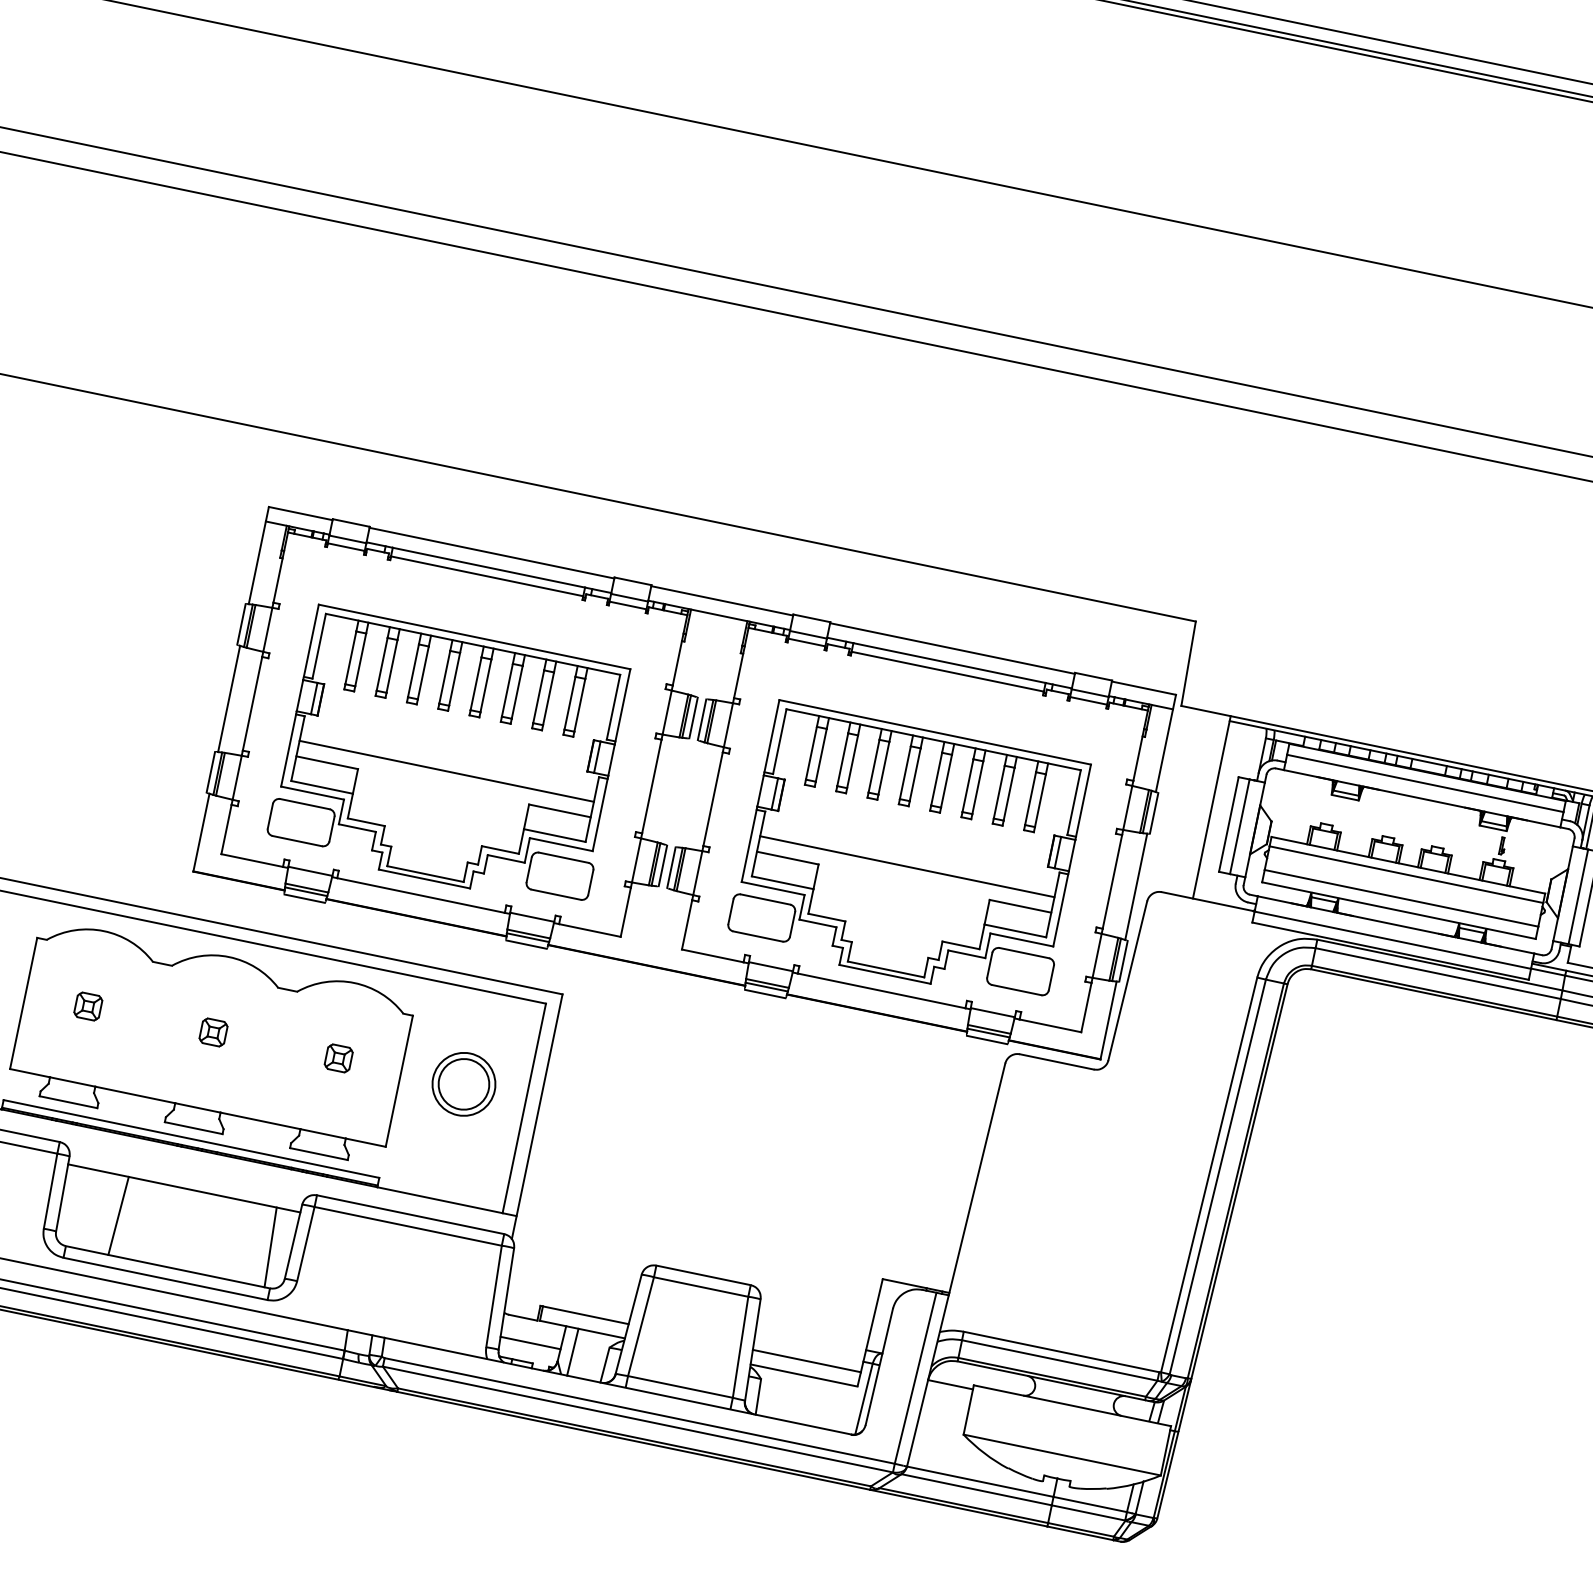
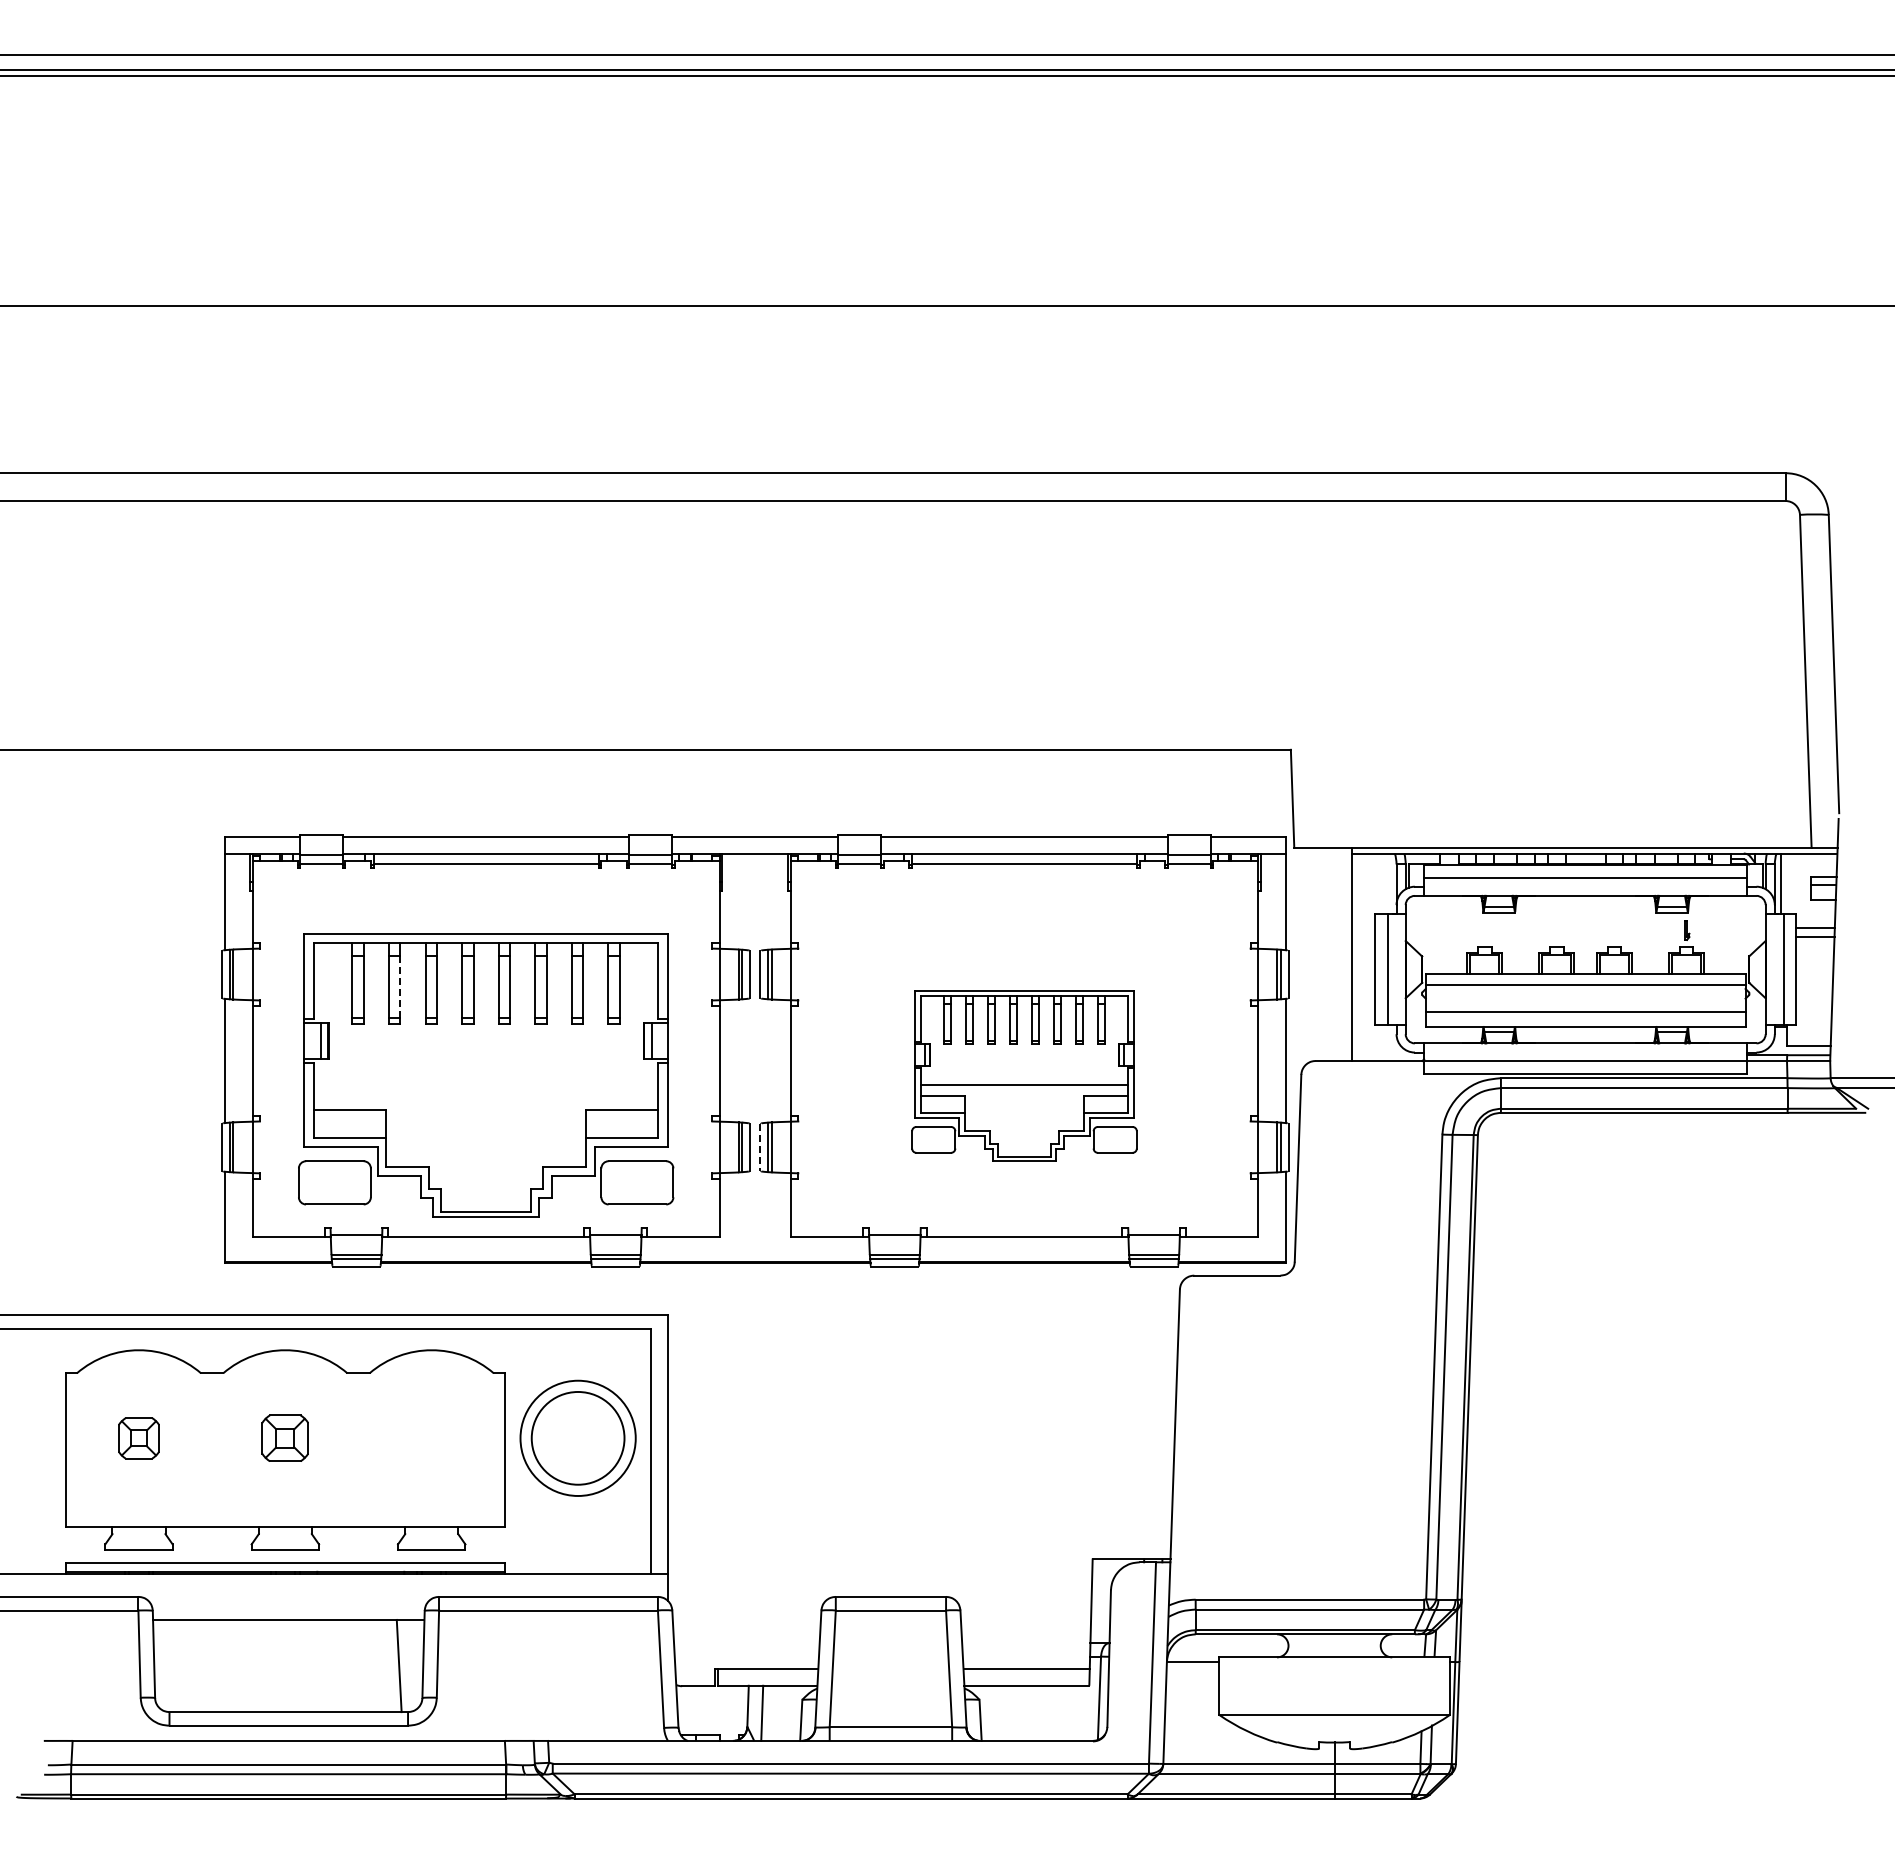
line: (392, 666) -> (400, 986), solid -> dashed
line: (447, 771) -> (486, 1091), removed
part: (910, 852) -> (1024, 1075), size x0.6
line: (671, 867) -> (760, 1147), solid -> dashed
part: (87, 1006) -> (138, 1438), size x1.4
part: (213, 1032) -> (285, 1438), size x1.6
part: (338, 1058) -> (431, 1438), removed
part: (463, 1084) -> (577, 1438), size x1.6
line: (118, 1215) -> (221, 1665), removed
line: (530, 1342) -> (712, 1712), removed

